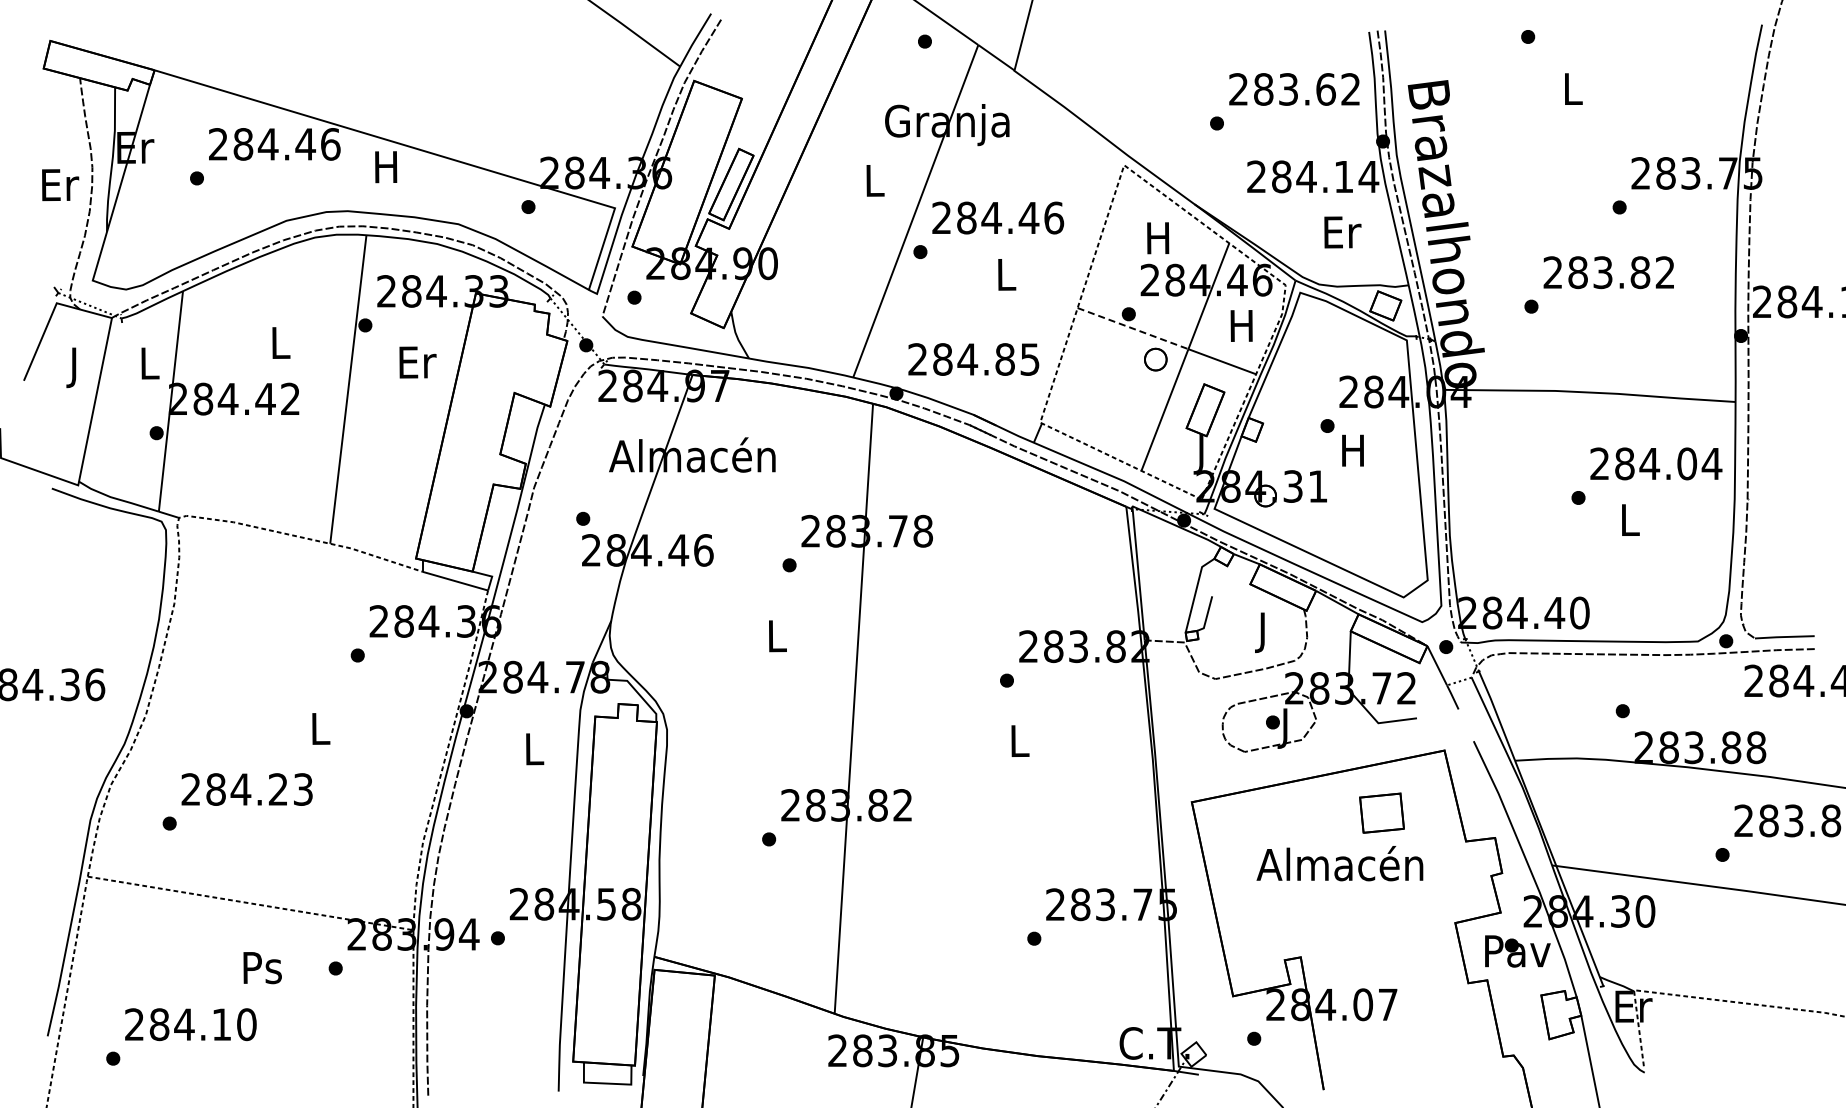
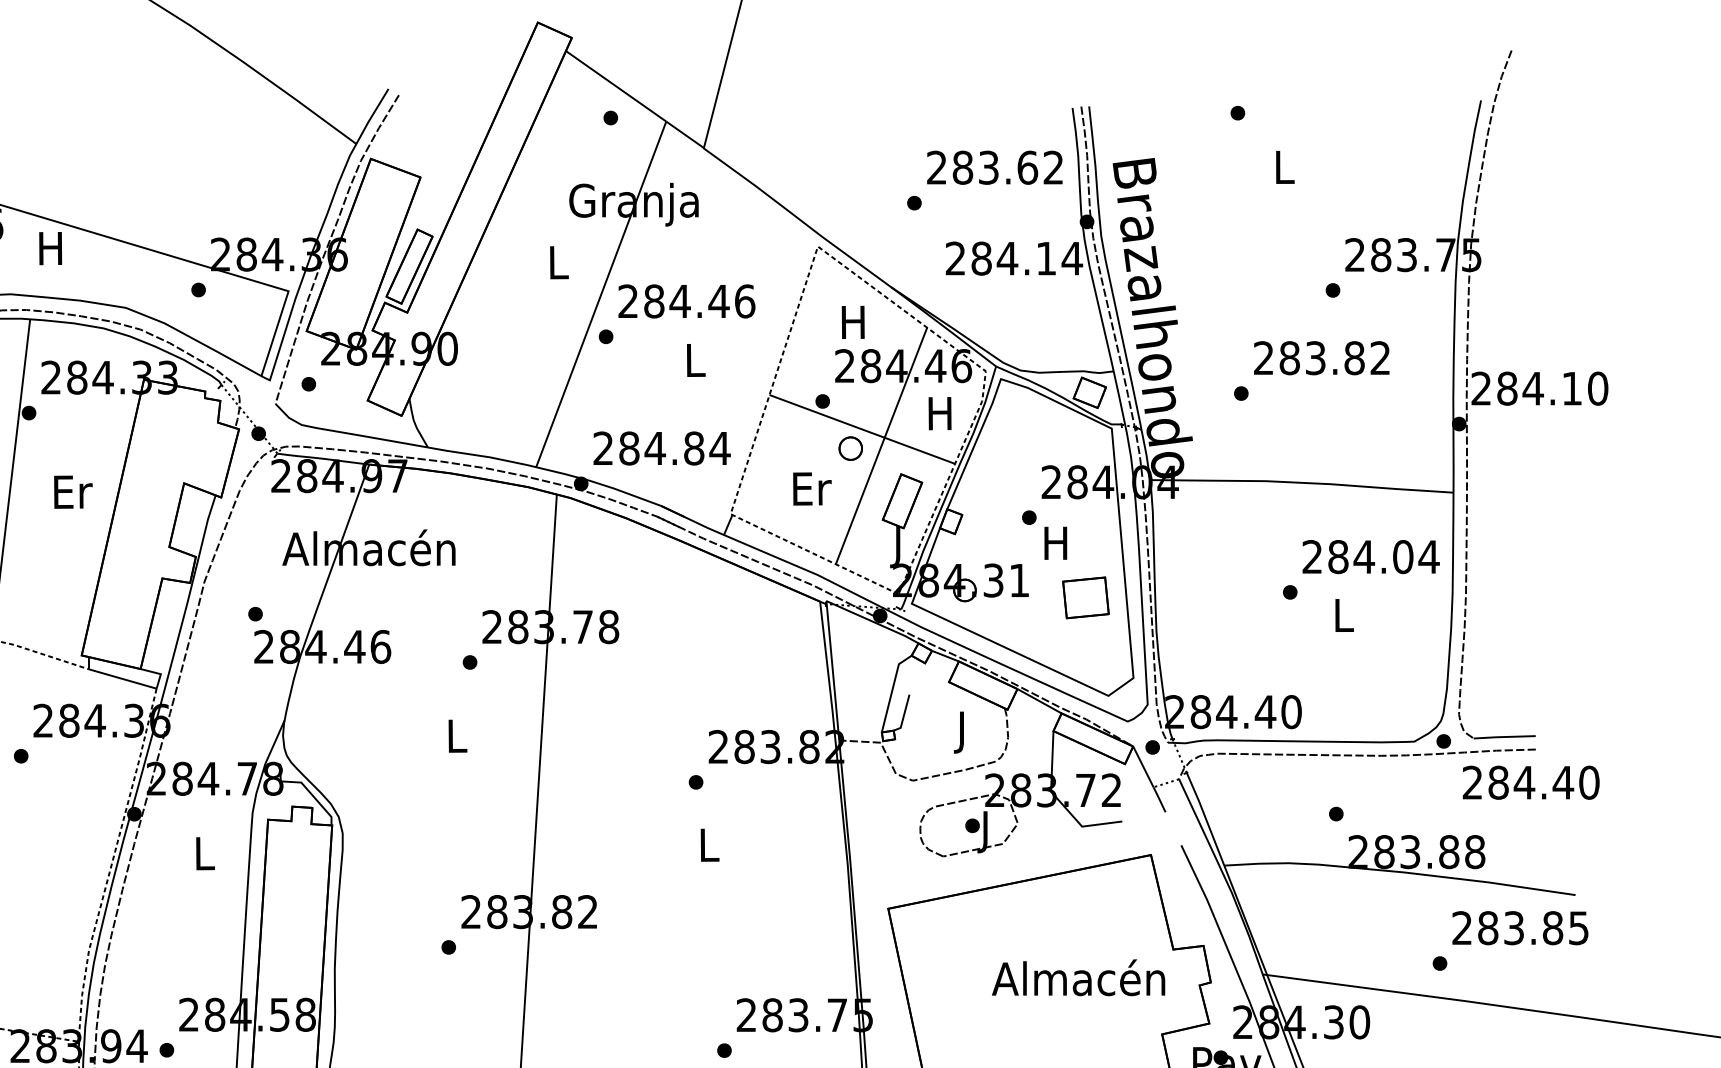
text: (1342, 232) -> (812, 489), moved
line: (1133, 328) -> (827, 416), dashed -> solid
text: (1029, 359) -> (719, 448), 284.85 -> 284.84
text: (417, 362) -> (72, 492), moved
part: (1381, 812) -> (1085, 597), moved
text: (1339, 863) -> (1078, 977), moved

